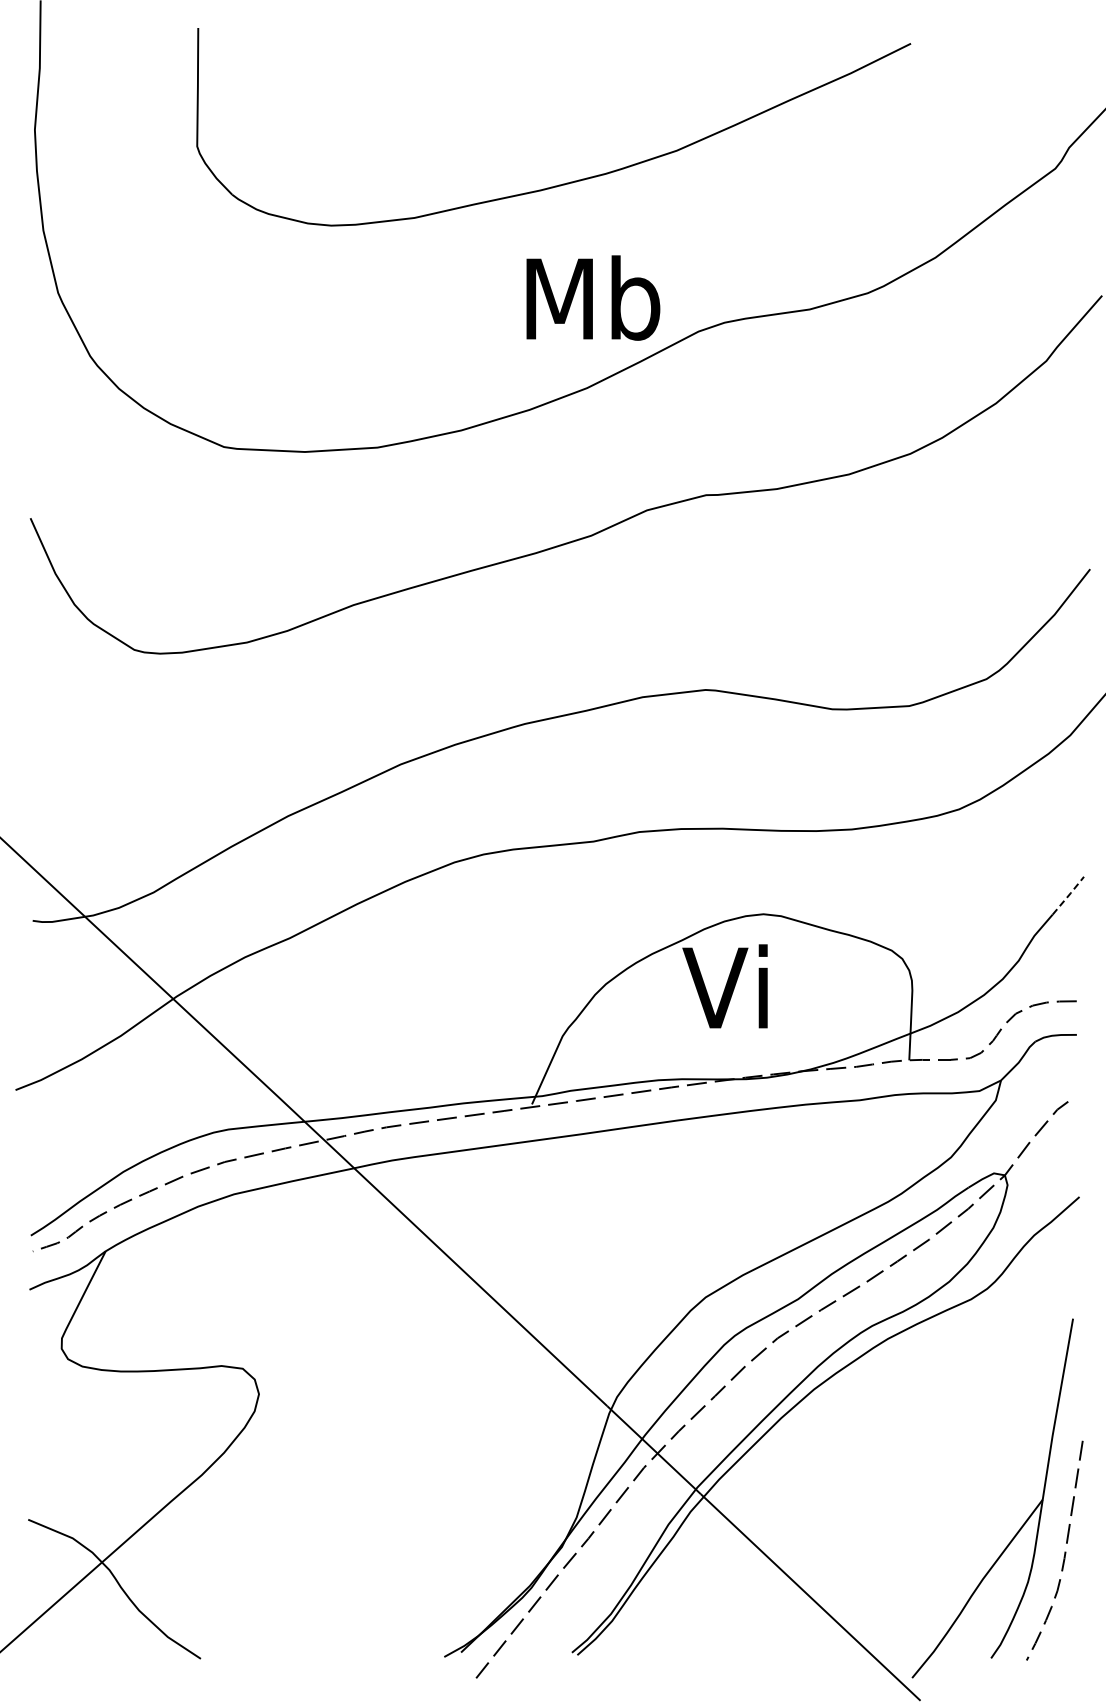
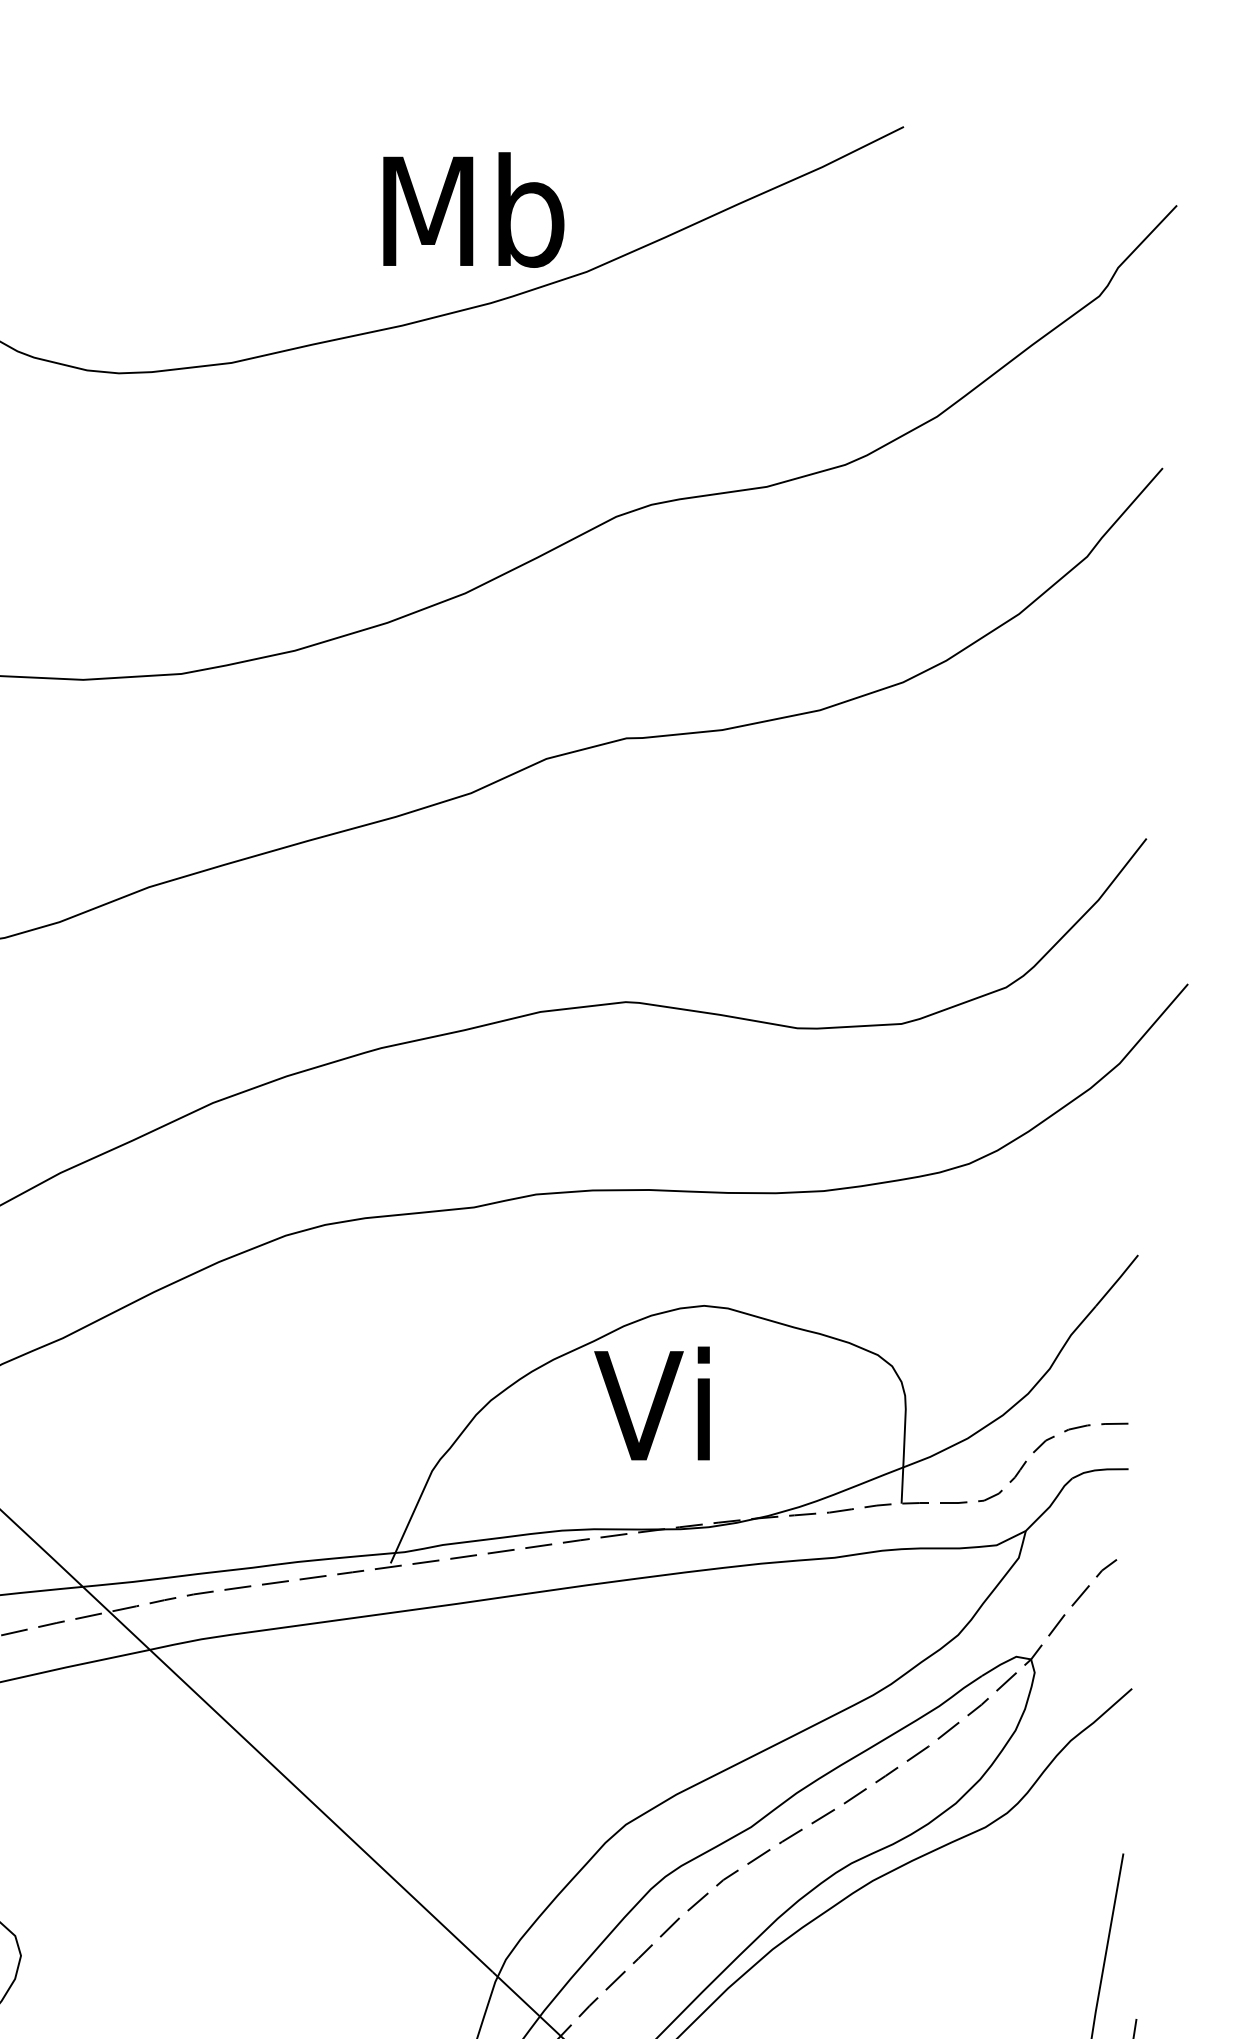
text: (593, 297) -> (473, 209), moved
line: (1068, 895) -> (1117, 1280), dashed -> solid

